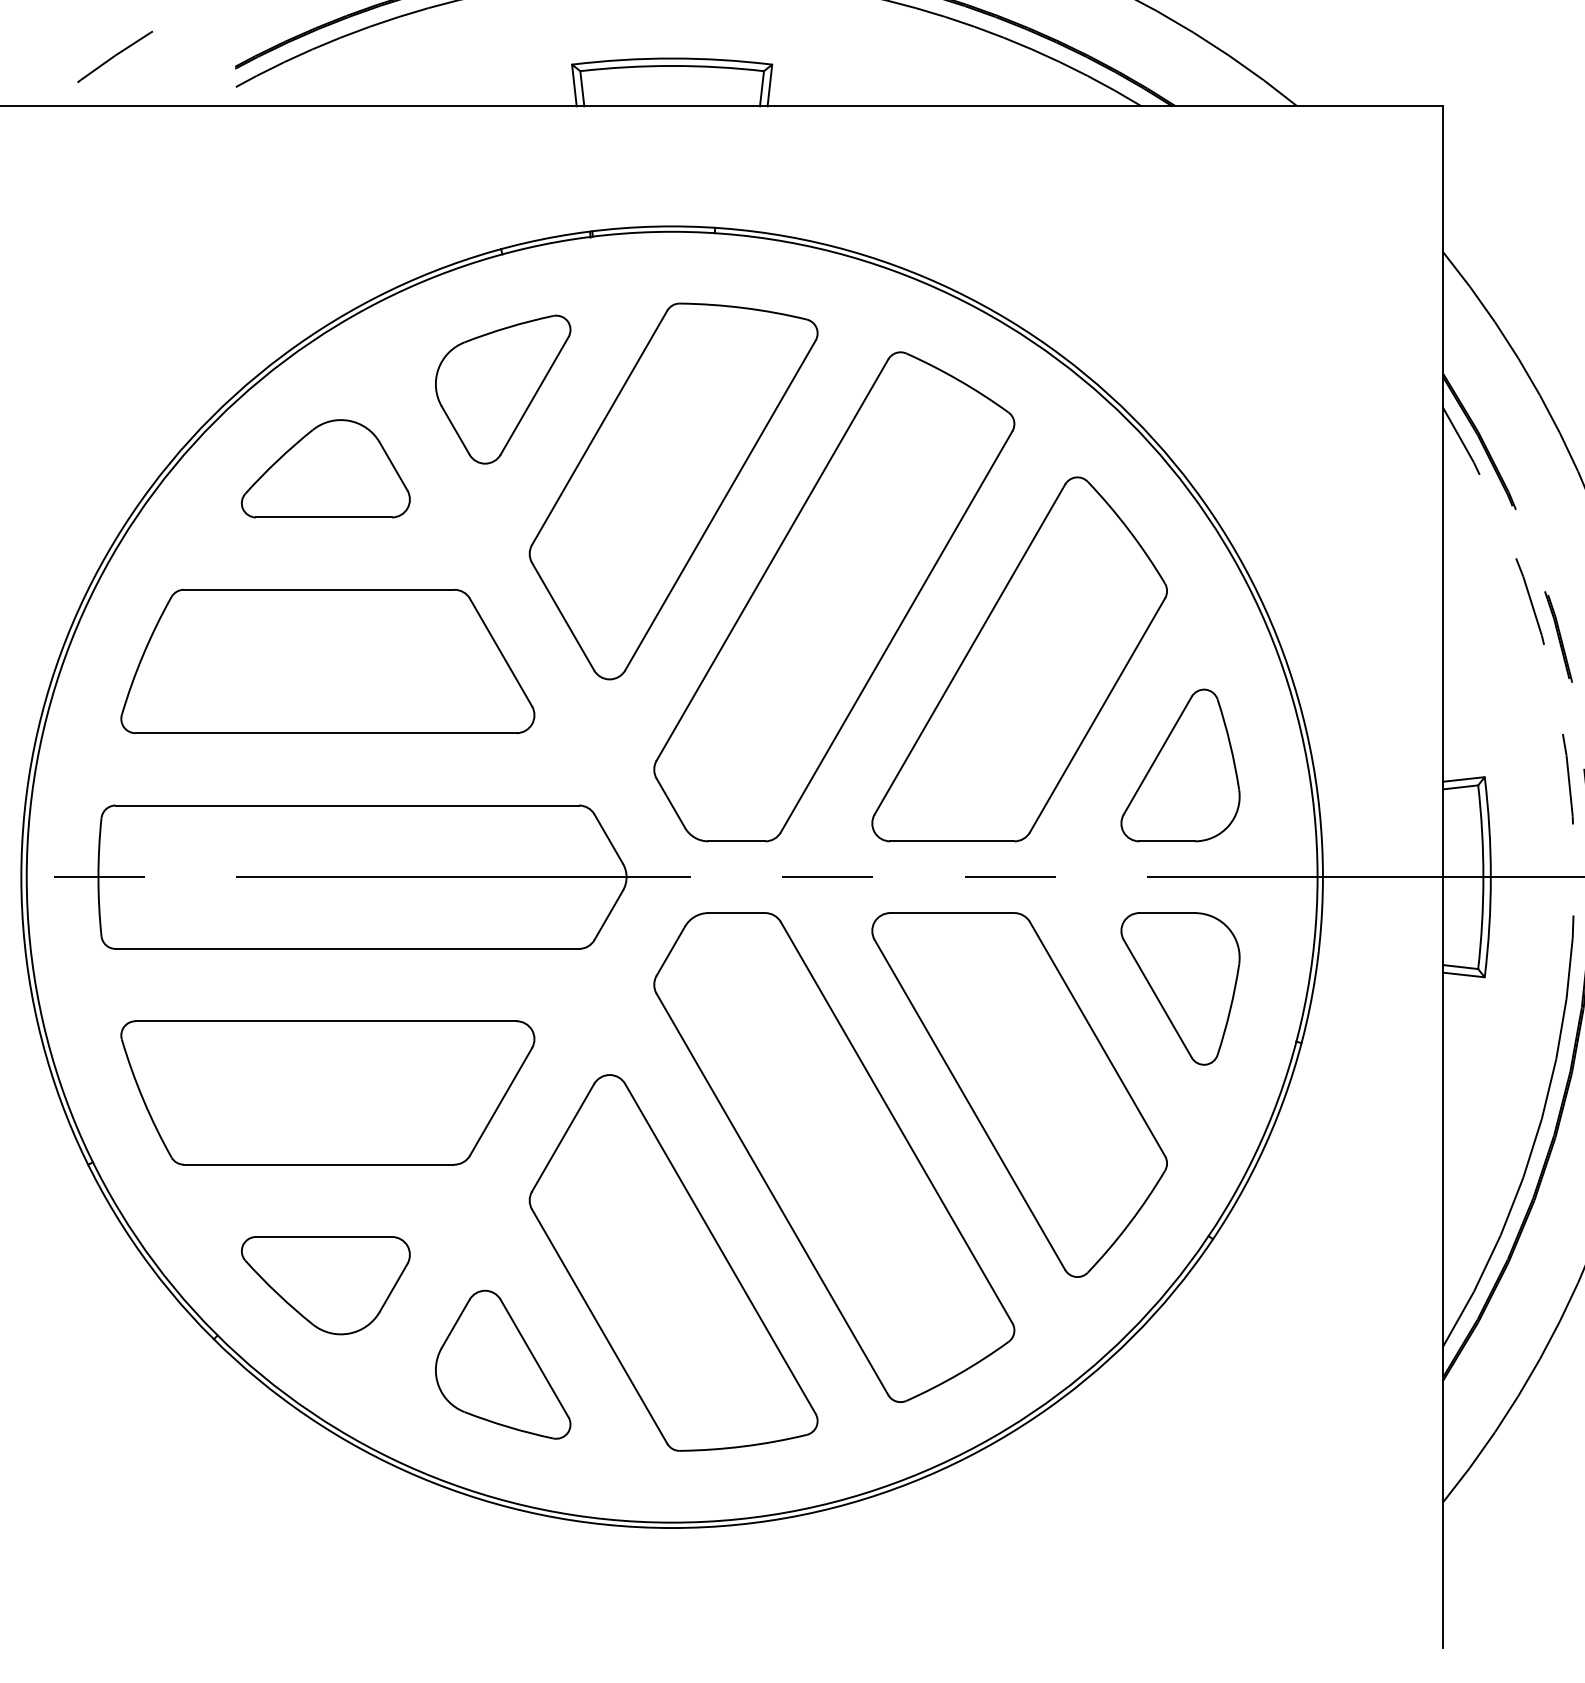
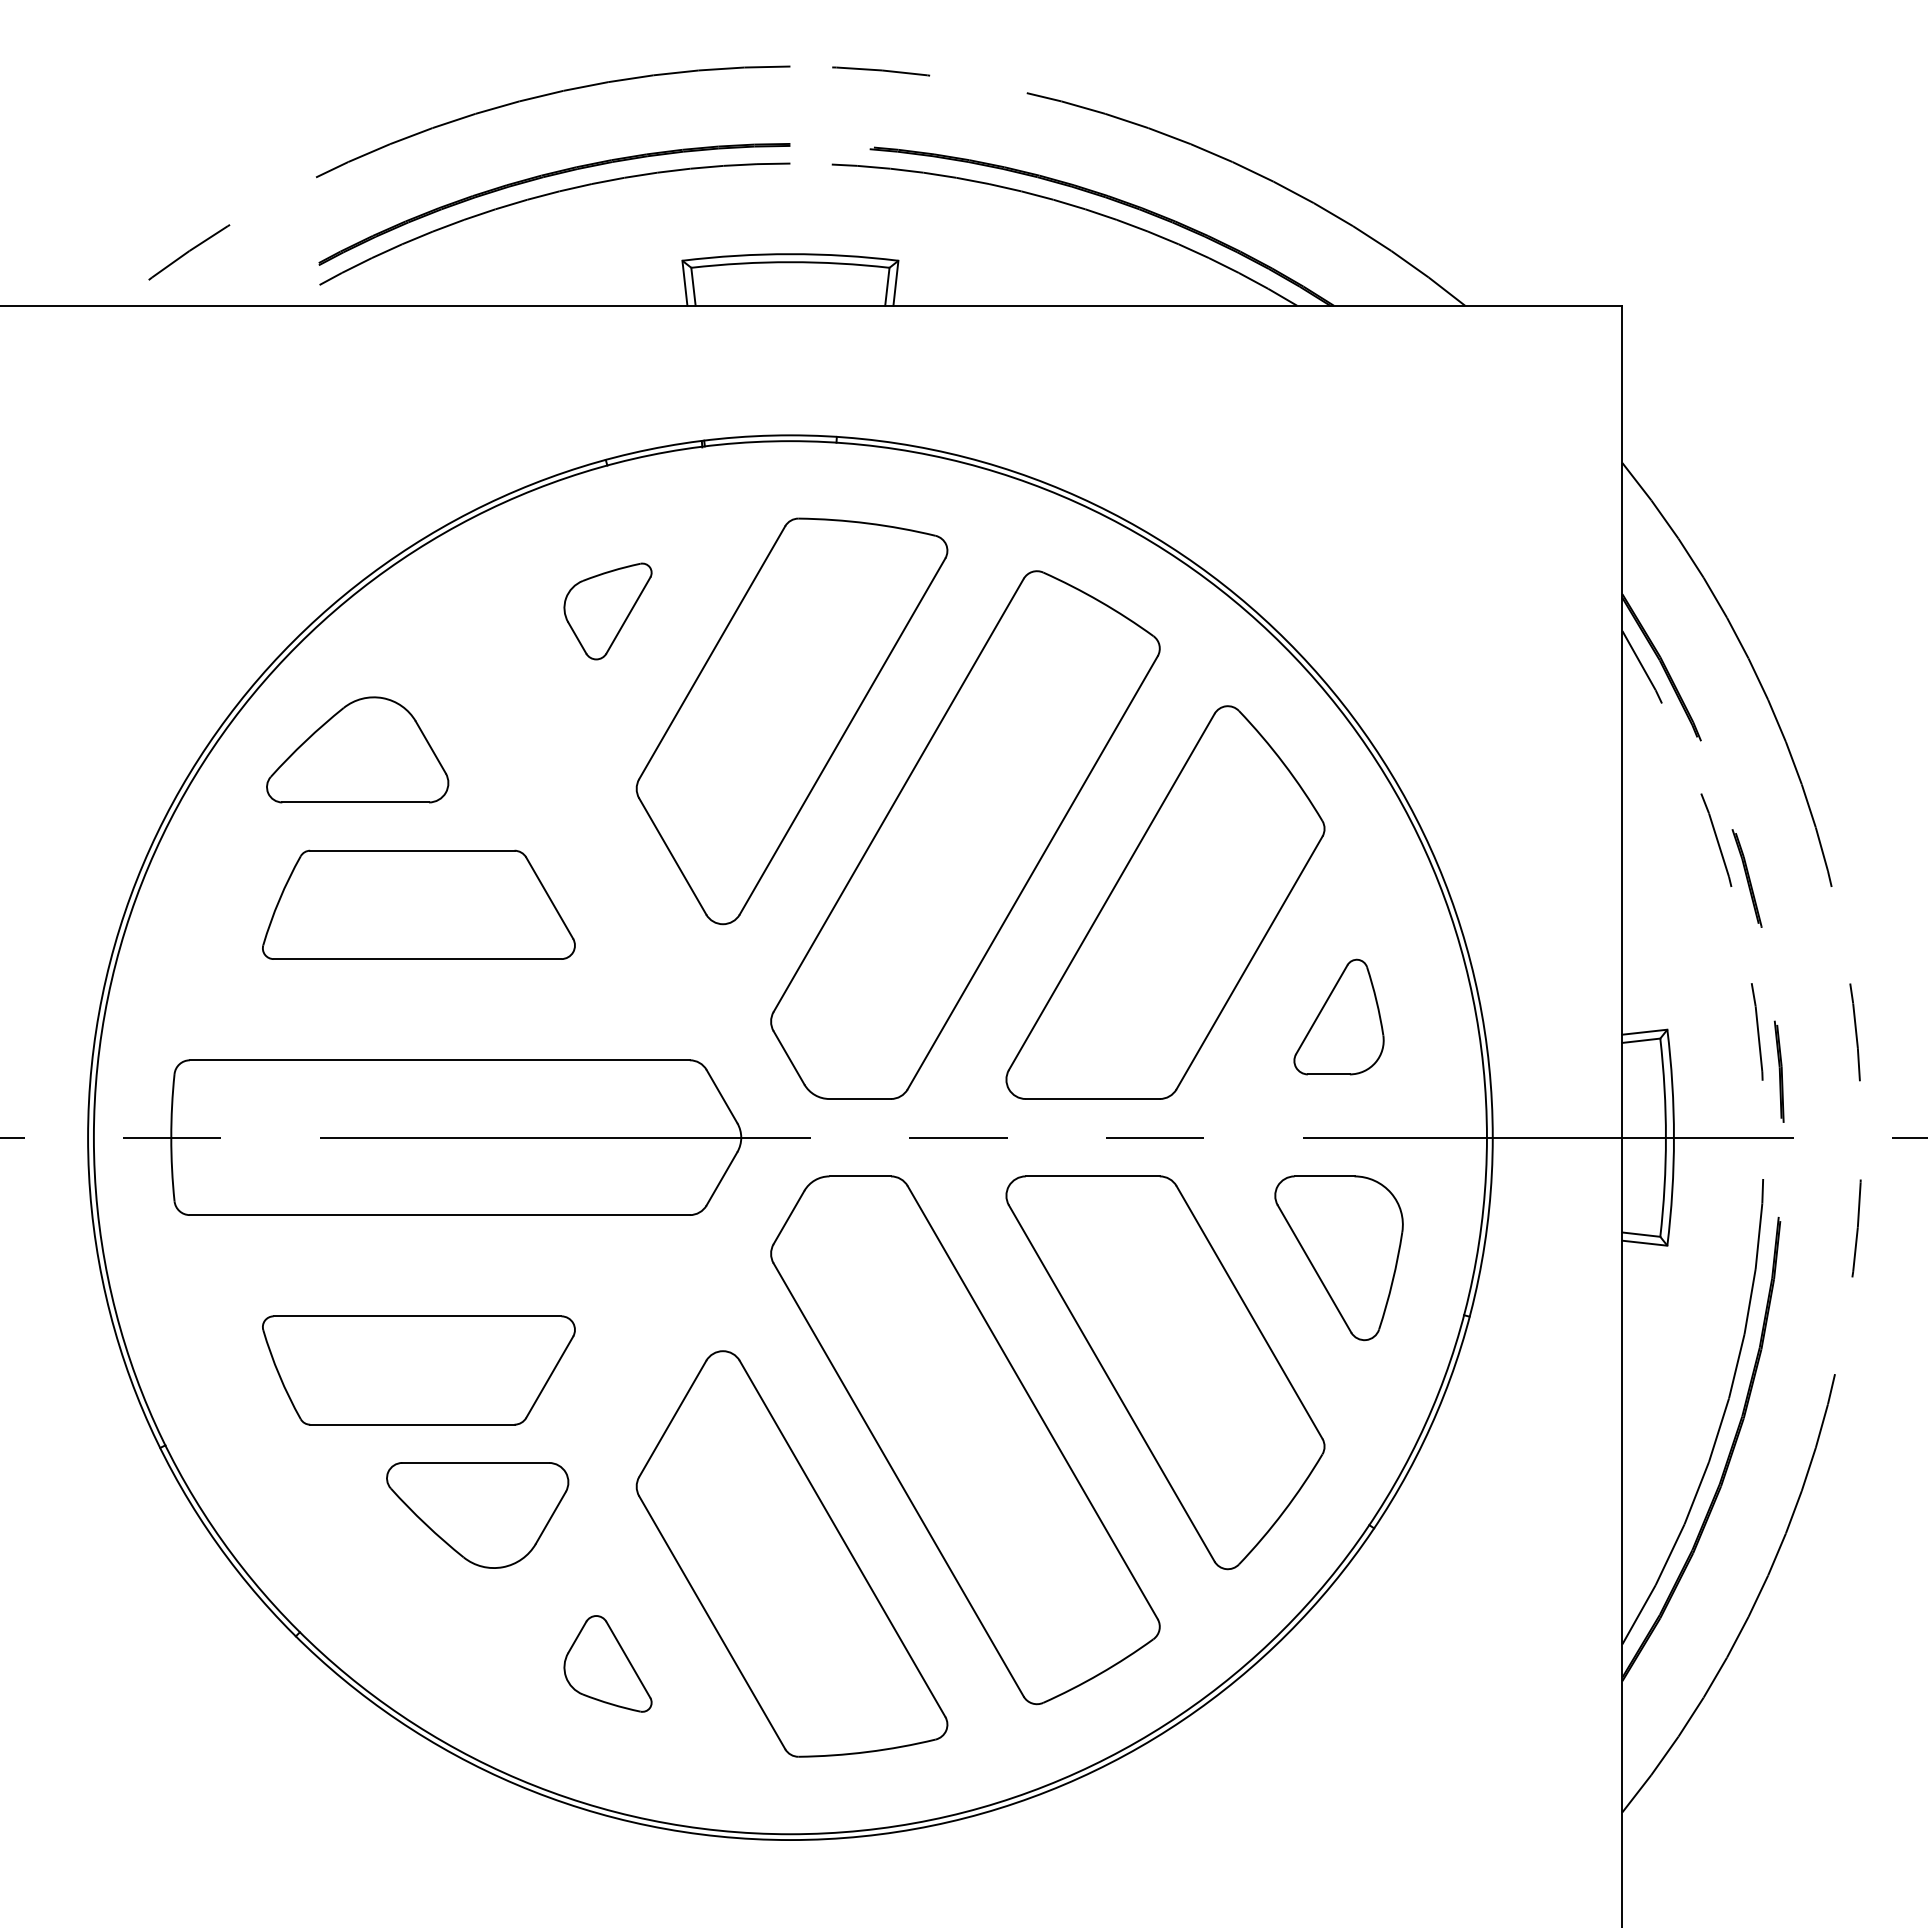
part: (502, 389) -> (607, 611), size x0.6
part: (325, 468) -> (357, 749), moved
part: (327, 661) -> (418, 904), size x0.7
part: (1180, 764) -> (1338, 1016), size x0.7
part: (327, 1092) -> (418, 1370), size x0.7
part: (325, 1285) -> (477, 1515), moved
part: (502, 1364) -> (607, 1663), size x0.6

